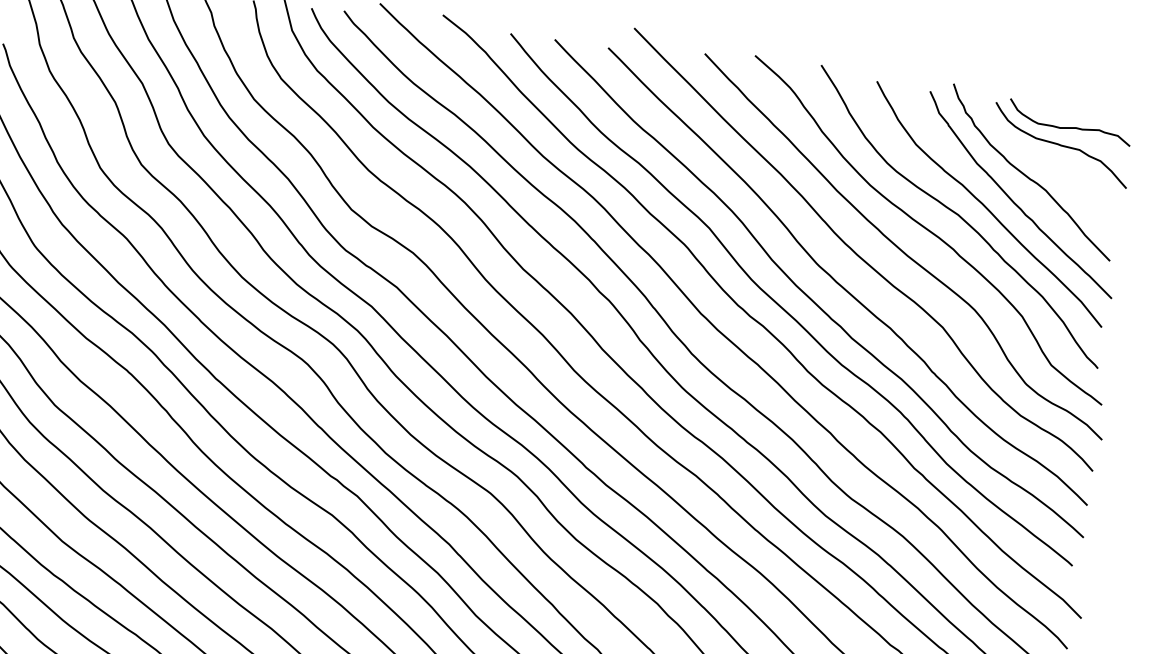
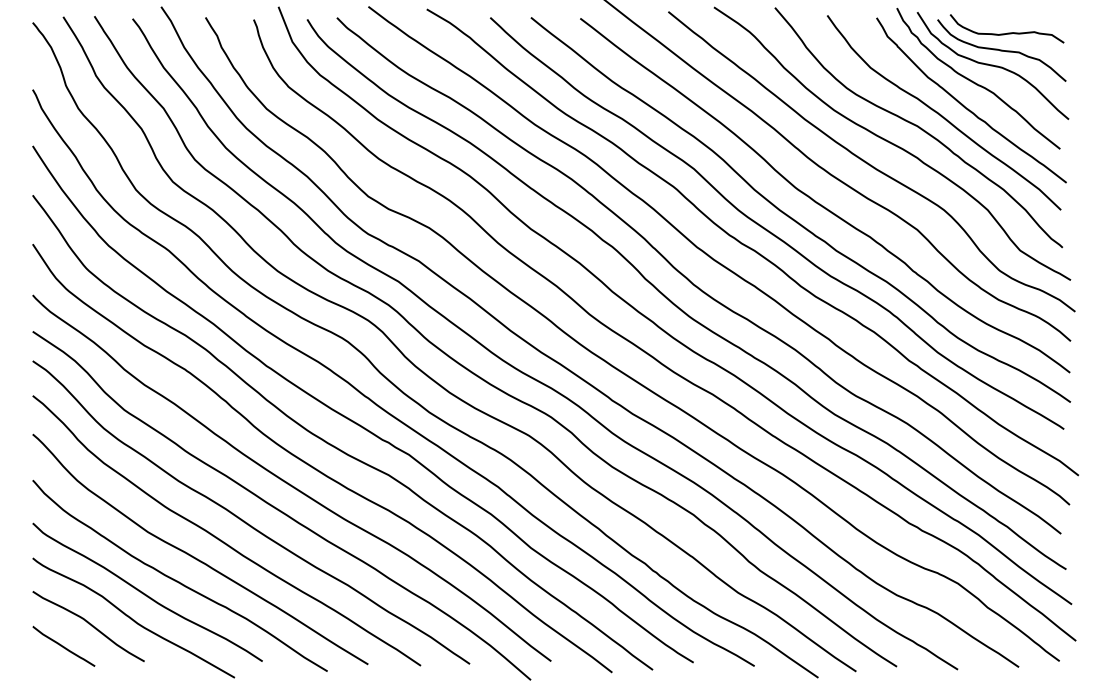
curve: (1048, 160) -> (992, 65), added

